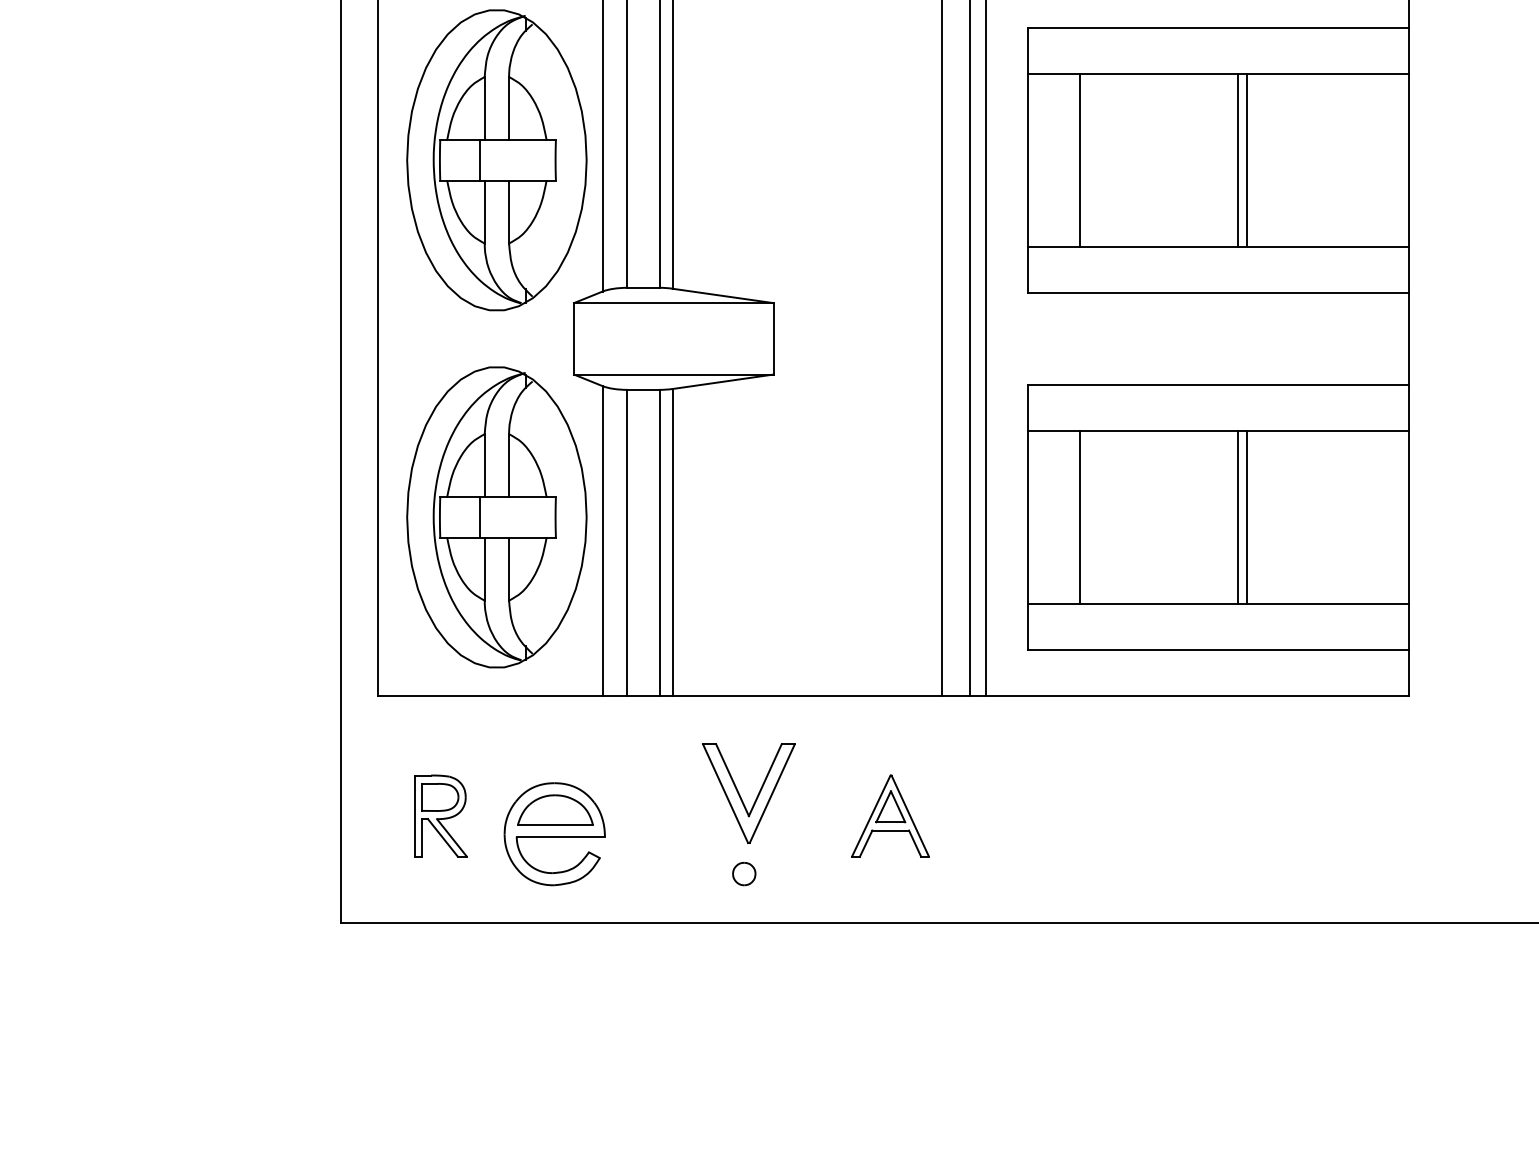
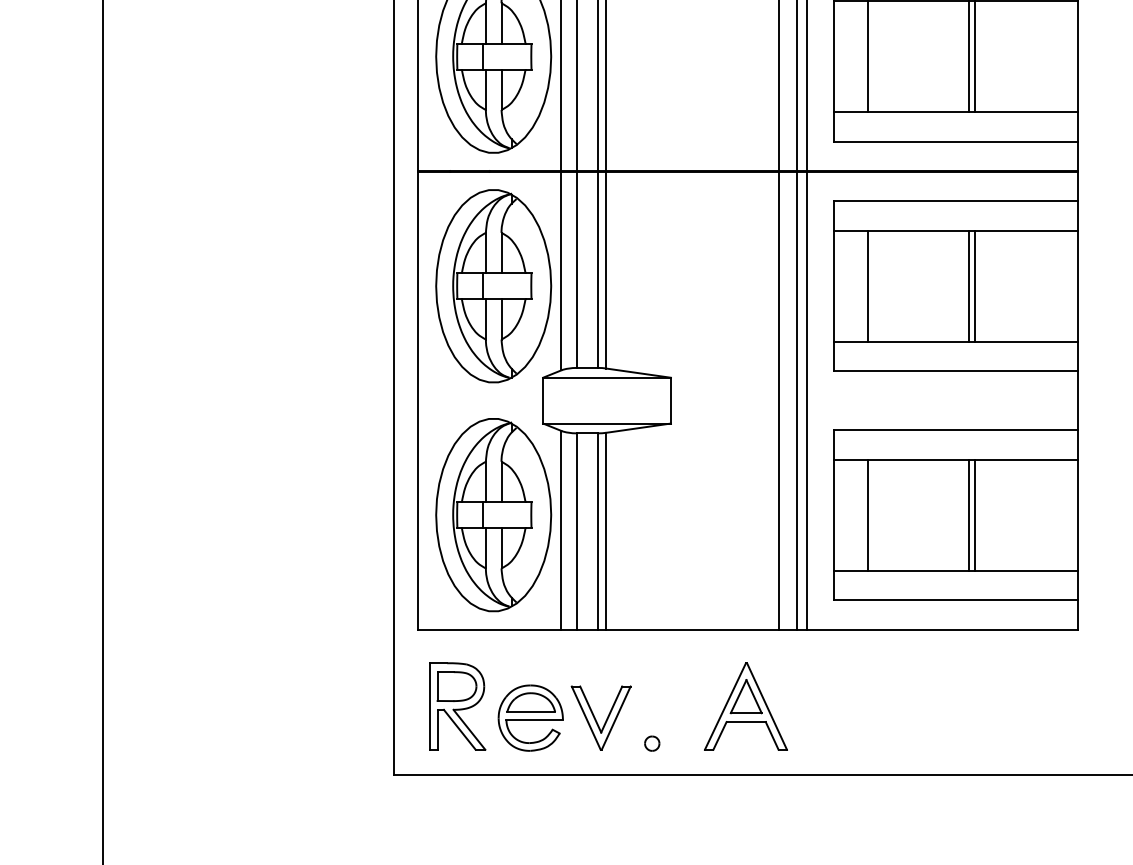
part: (747, 792) -> (600, 717), moved
part: (440, 816) -> (457, 706), size x1.67
part: (889, 816) -> (745, 706), size x1.67

